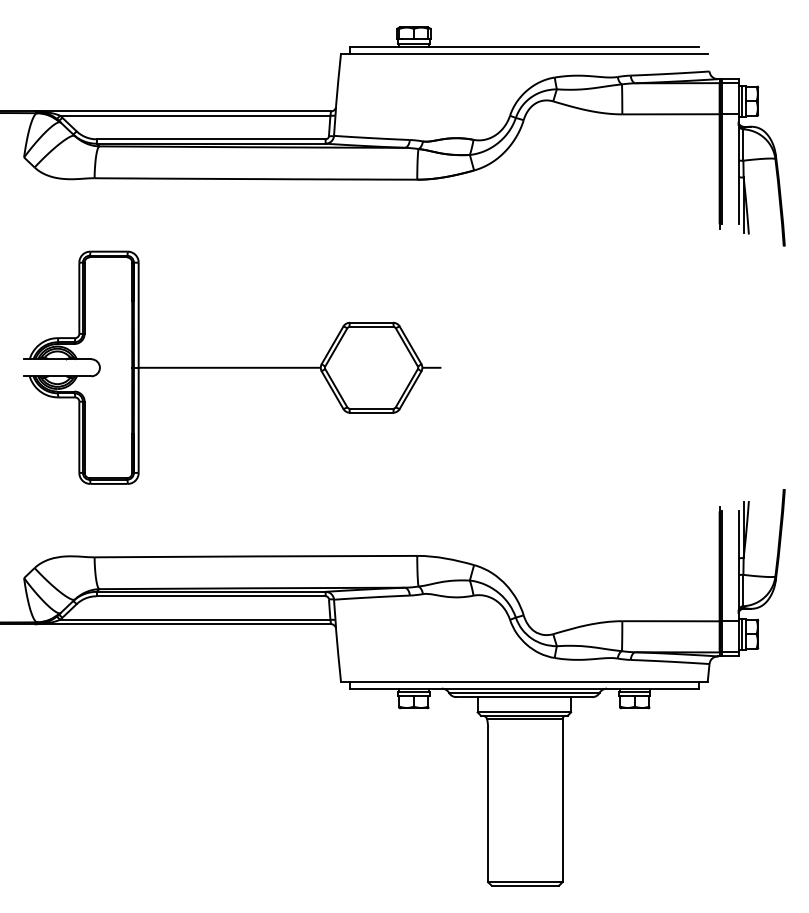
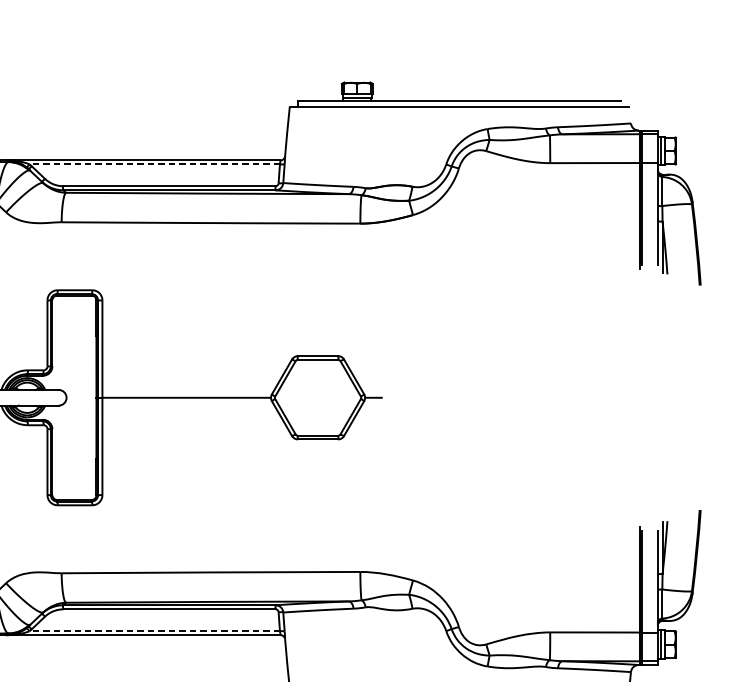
line: (194, 115) -> (154, 164), solid -> dashed
line: (194, 619) -> (154, 630), solid -> dashed

